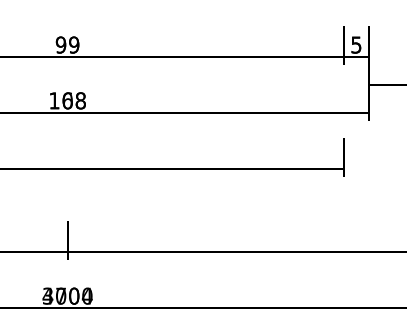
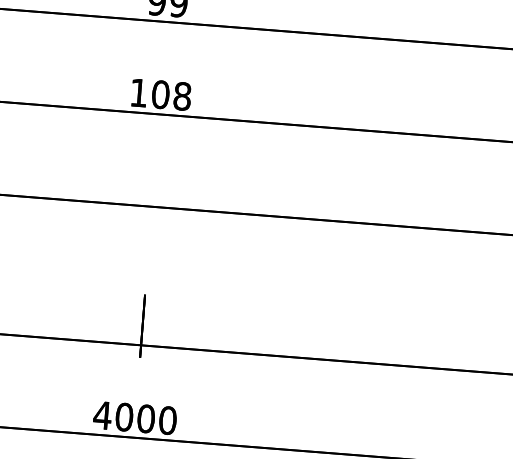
text: (67, 100) -> (160, 94), 168 -> 108
text: (67, 295) -> (135, 416), 3704 -> 4000

